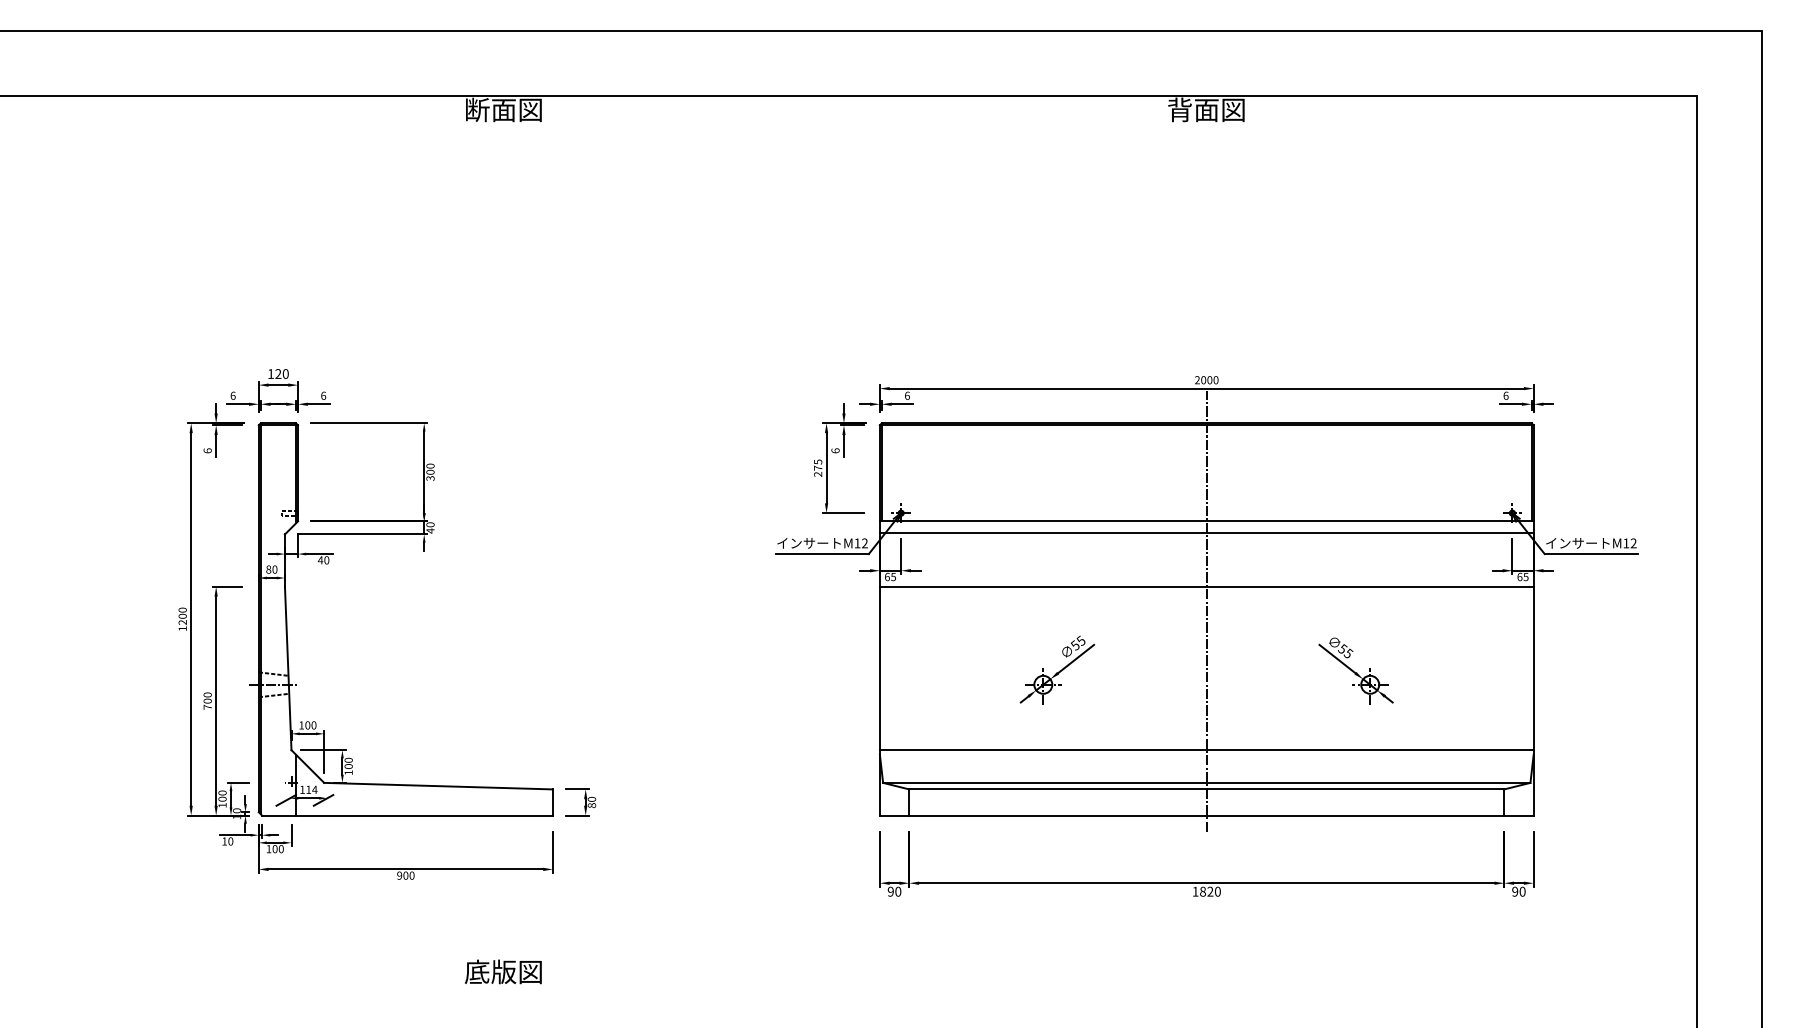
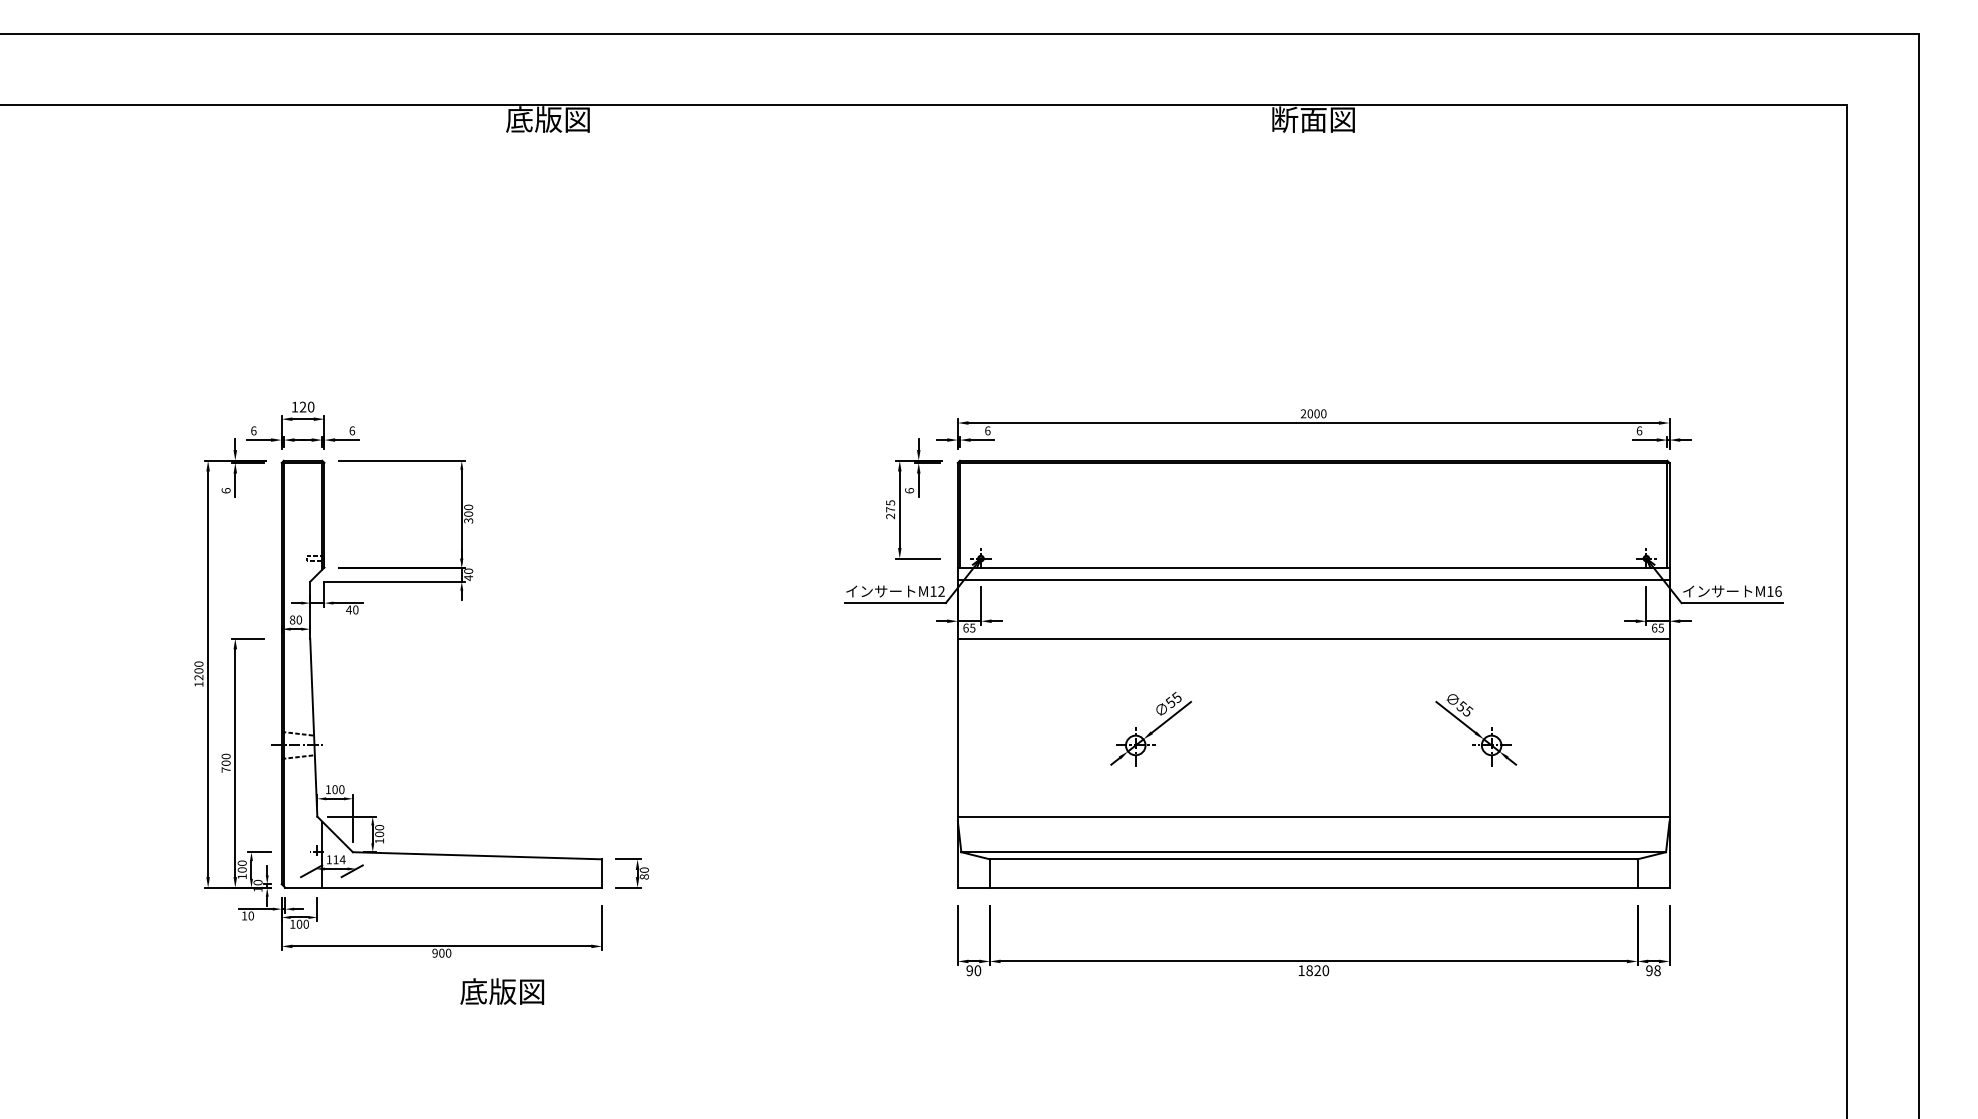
text: (490, 109) -> (533, 119), 断面図 -> 底版図
text: (1180, 109) -> (1285, 119), 背面図 -> 断面図
text: (1633, 543) -> (1778, 591), M12 -> M16
line: (1206, 610) -> (1313, 664), removed
text: (1522, 891) -> (1657, 970), 90 -> 98
text: (503, 971) -> (502, 991), moved

